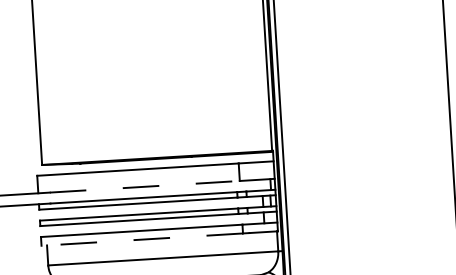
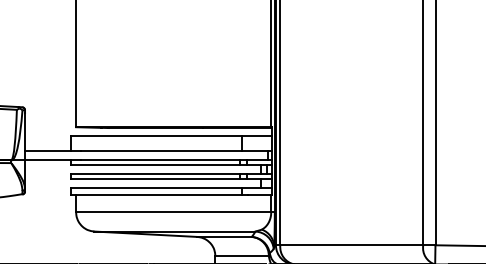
line: (144, 186) -> (161, 150), dashed -> solid
line: (141, 239) -> (156, 195), dashed -> solid

